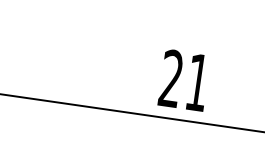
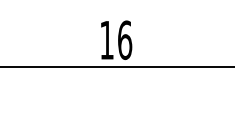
text: (185, 81) -> (116, 40), 21 -> 16

